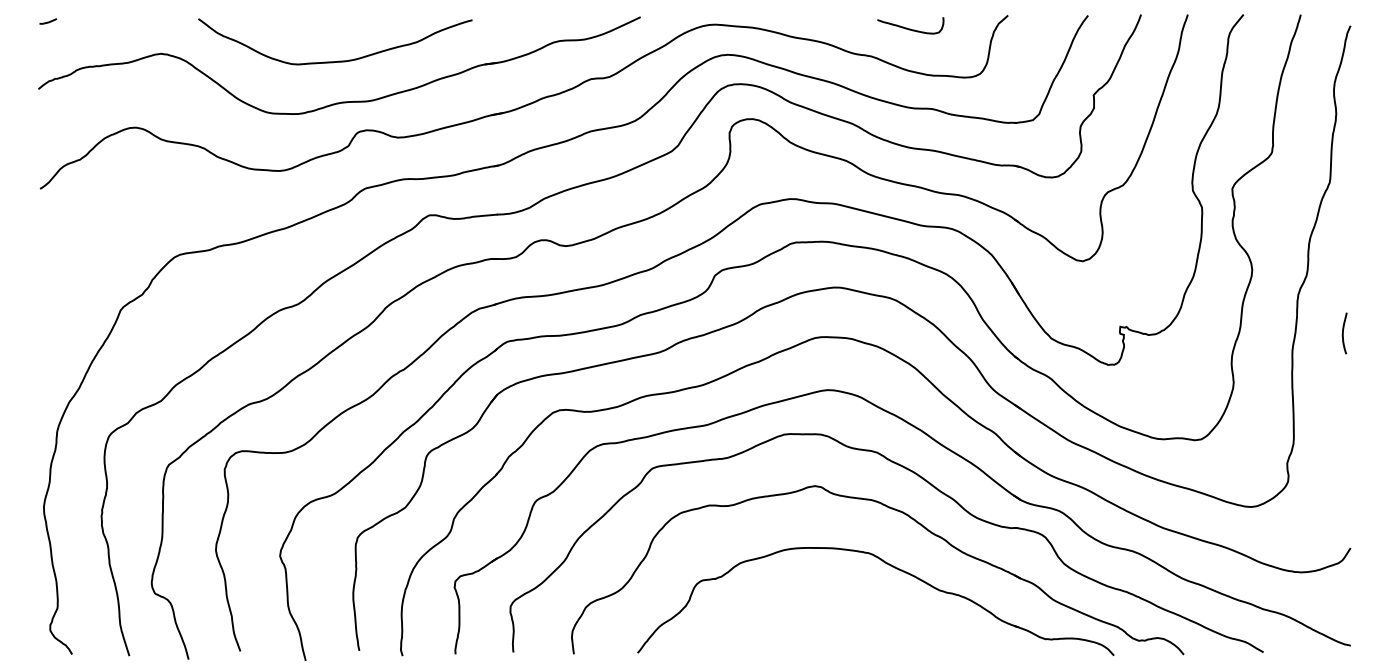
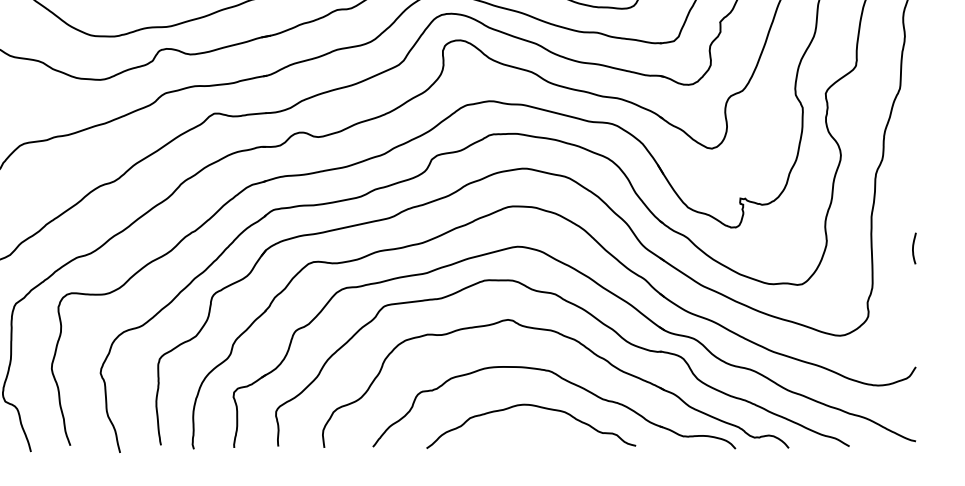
curve: (1343, 333) -> (913, 248), moved
curve: (851, 600) -> (535, 406), added

